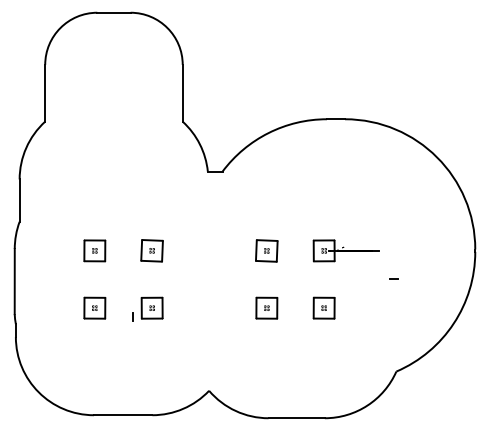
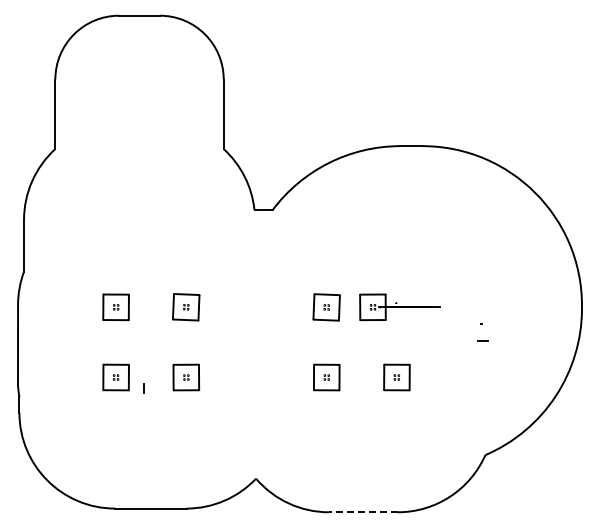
part: (345, 251) -> (399, 307), moved
line: (132, 317) -> (143, 388), moved
line: (296, 418) -> (362, 512), solid -> dashed

